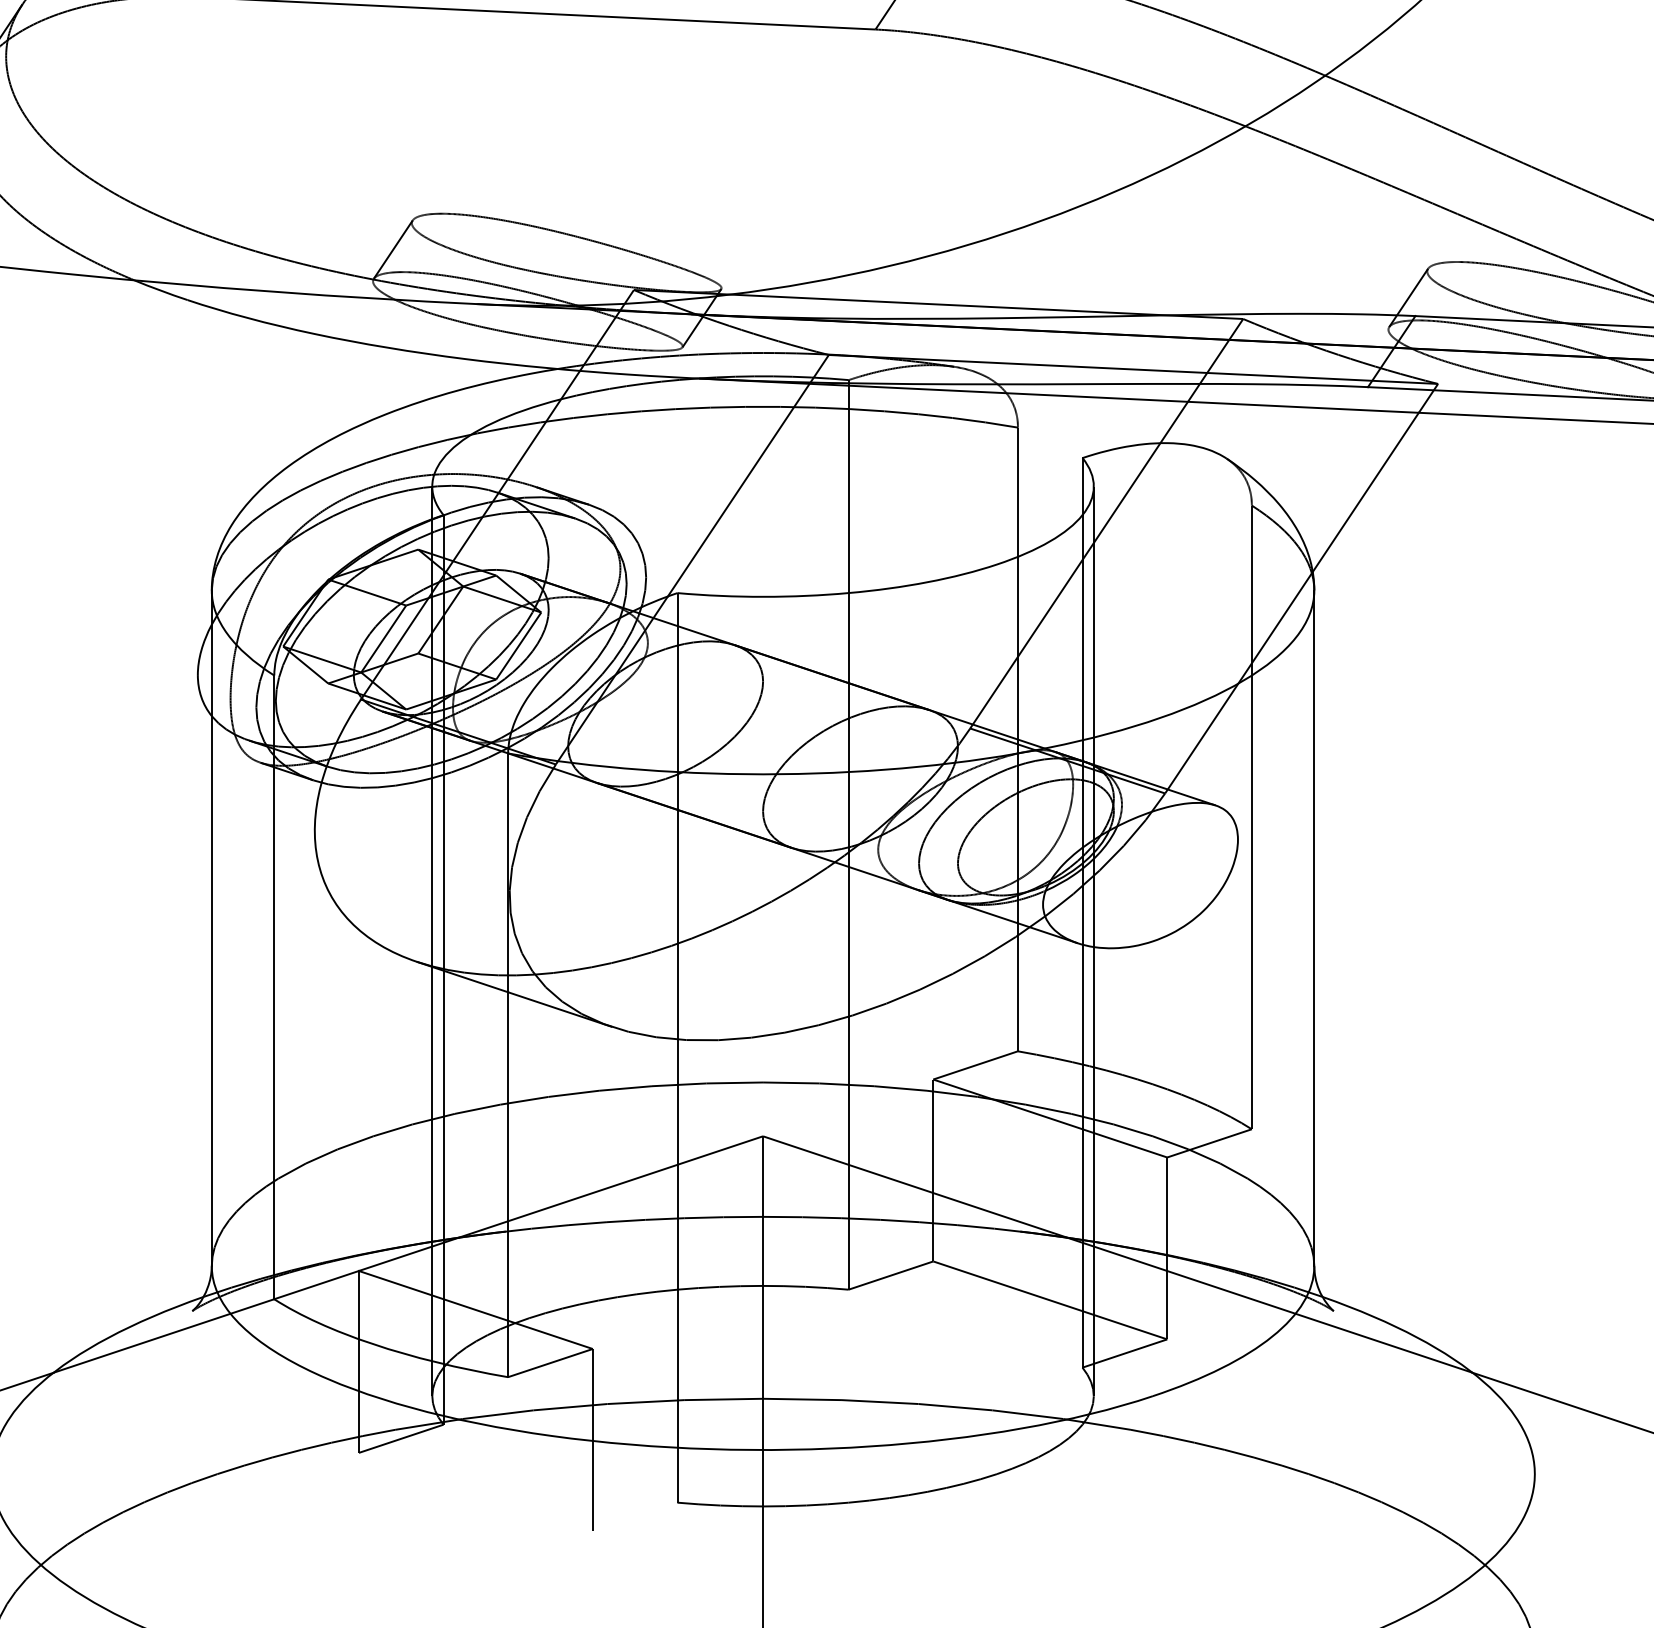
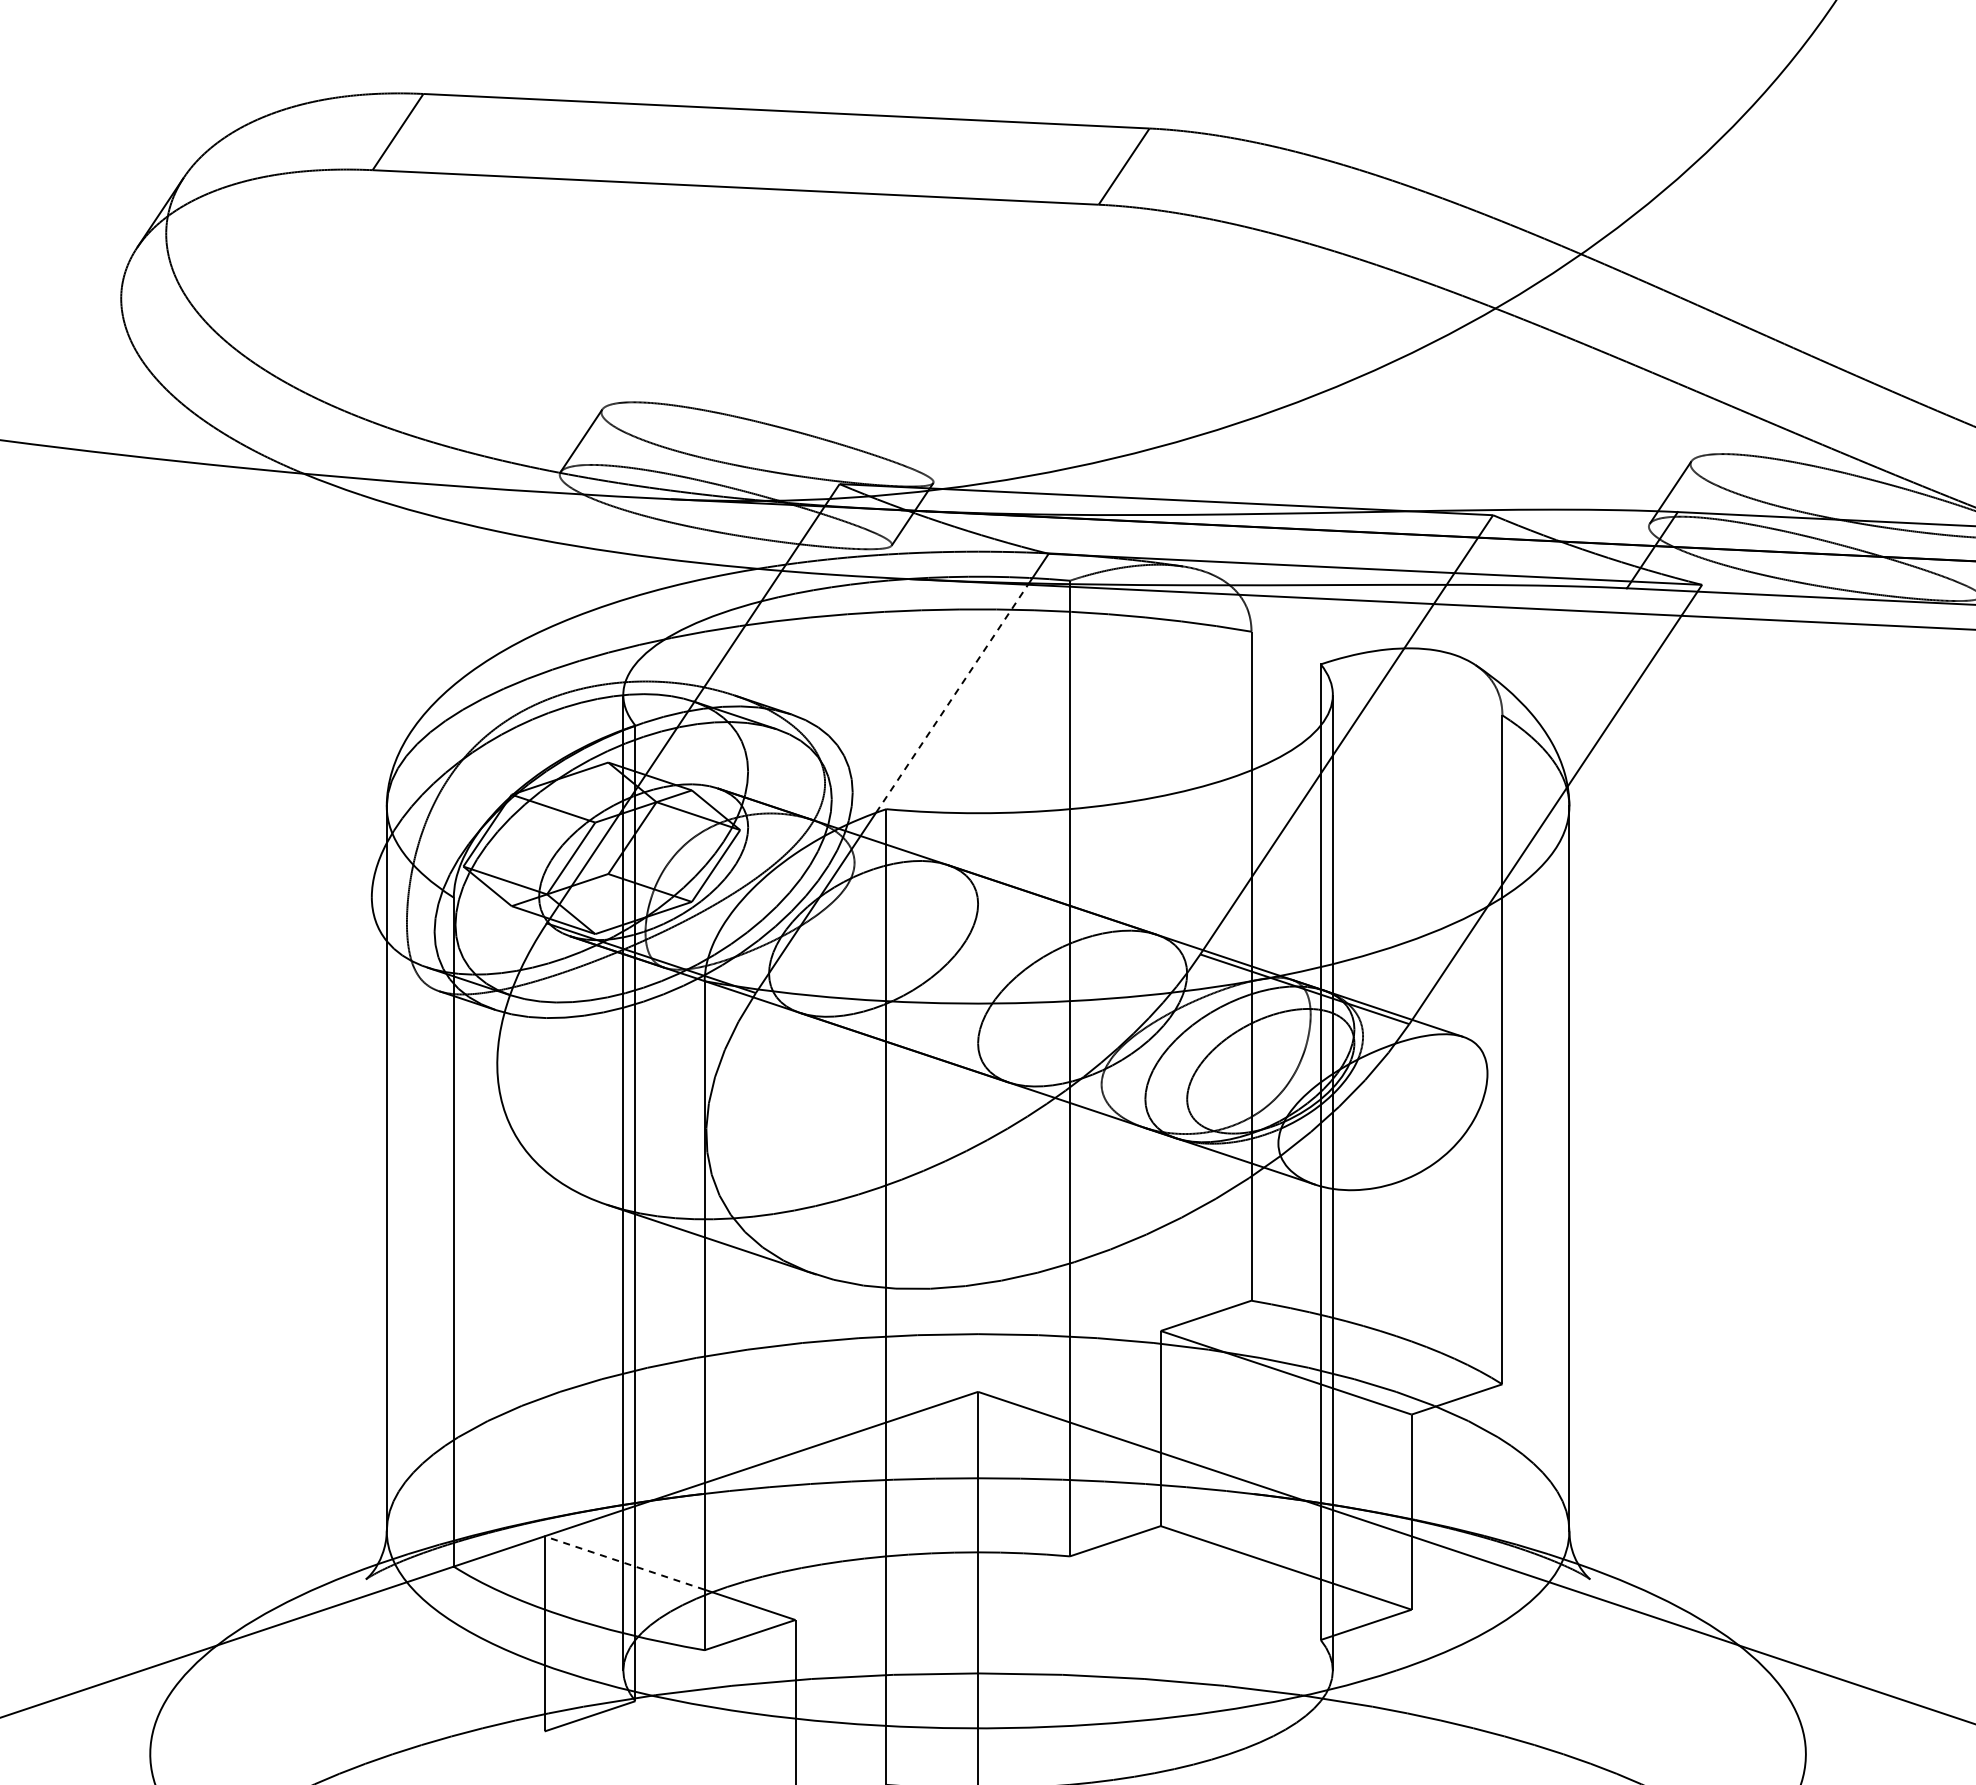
line: (739, 489) -> (952, 698), solid -> dashed
line: (433, 1295) -> (624, 1562), solid -> dashed

